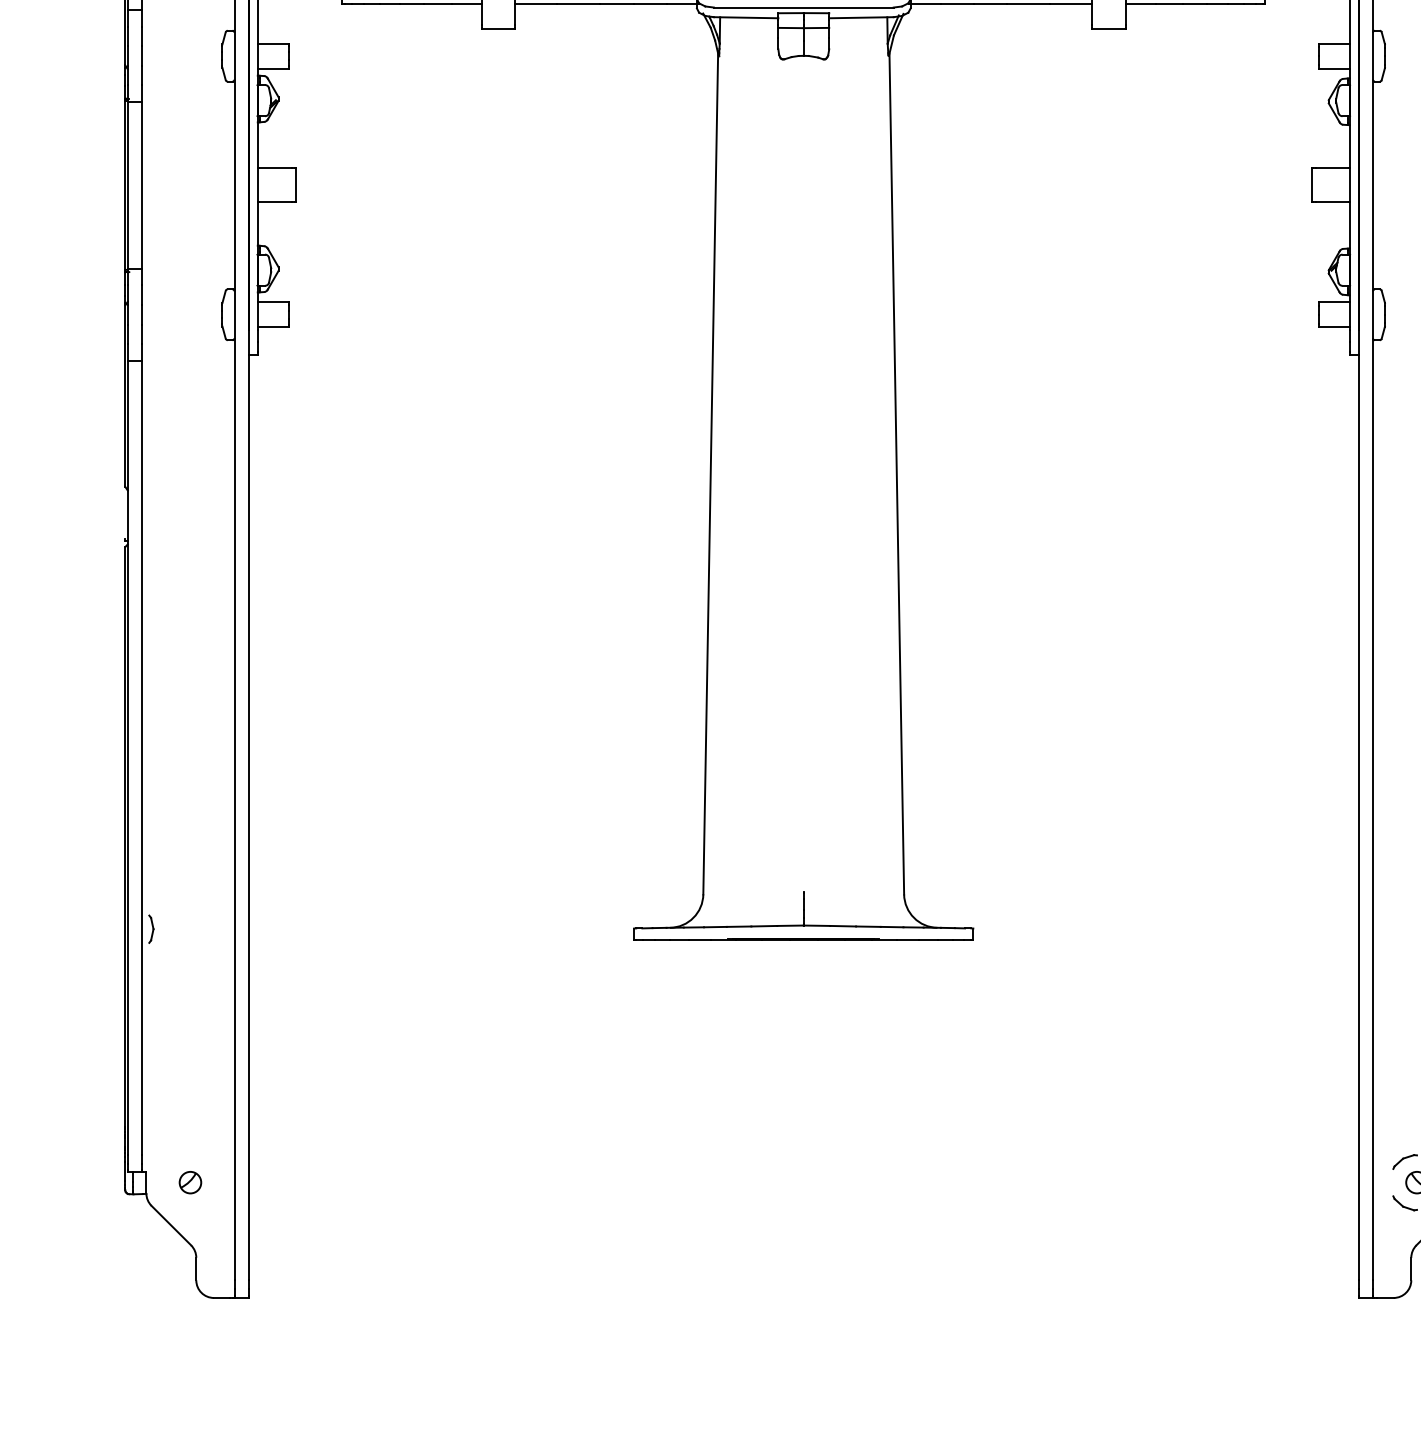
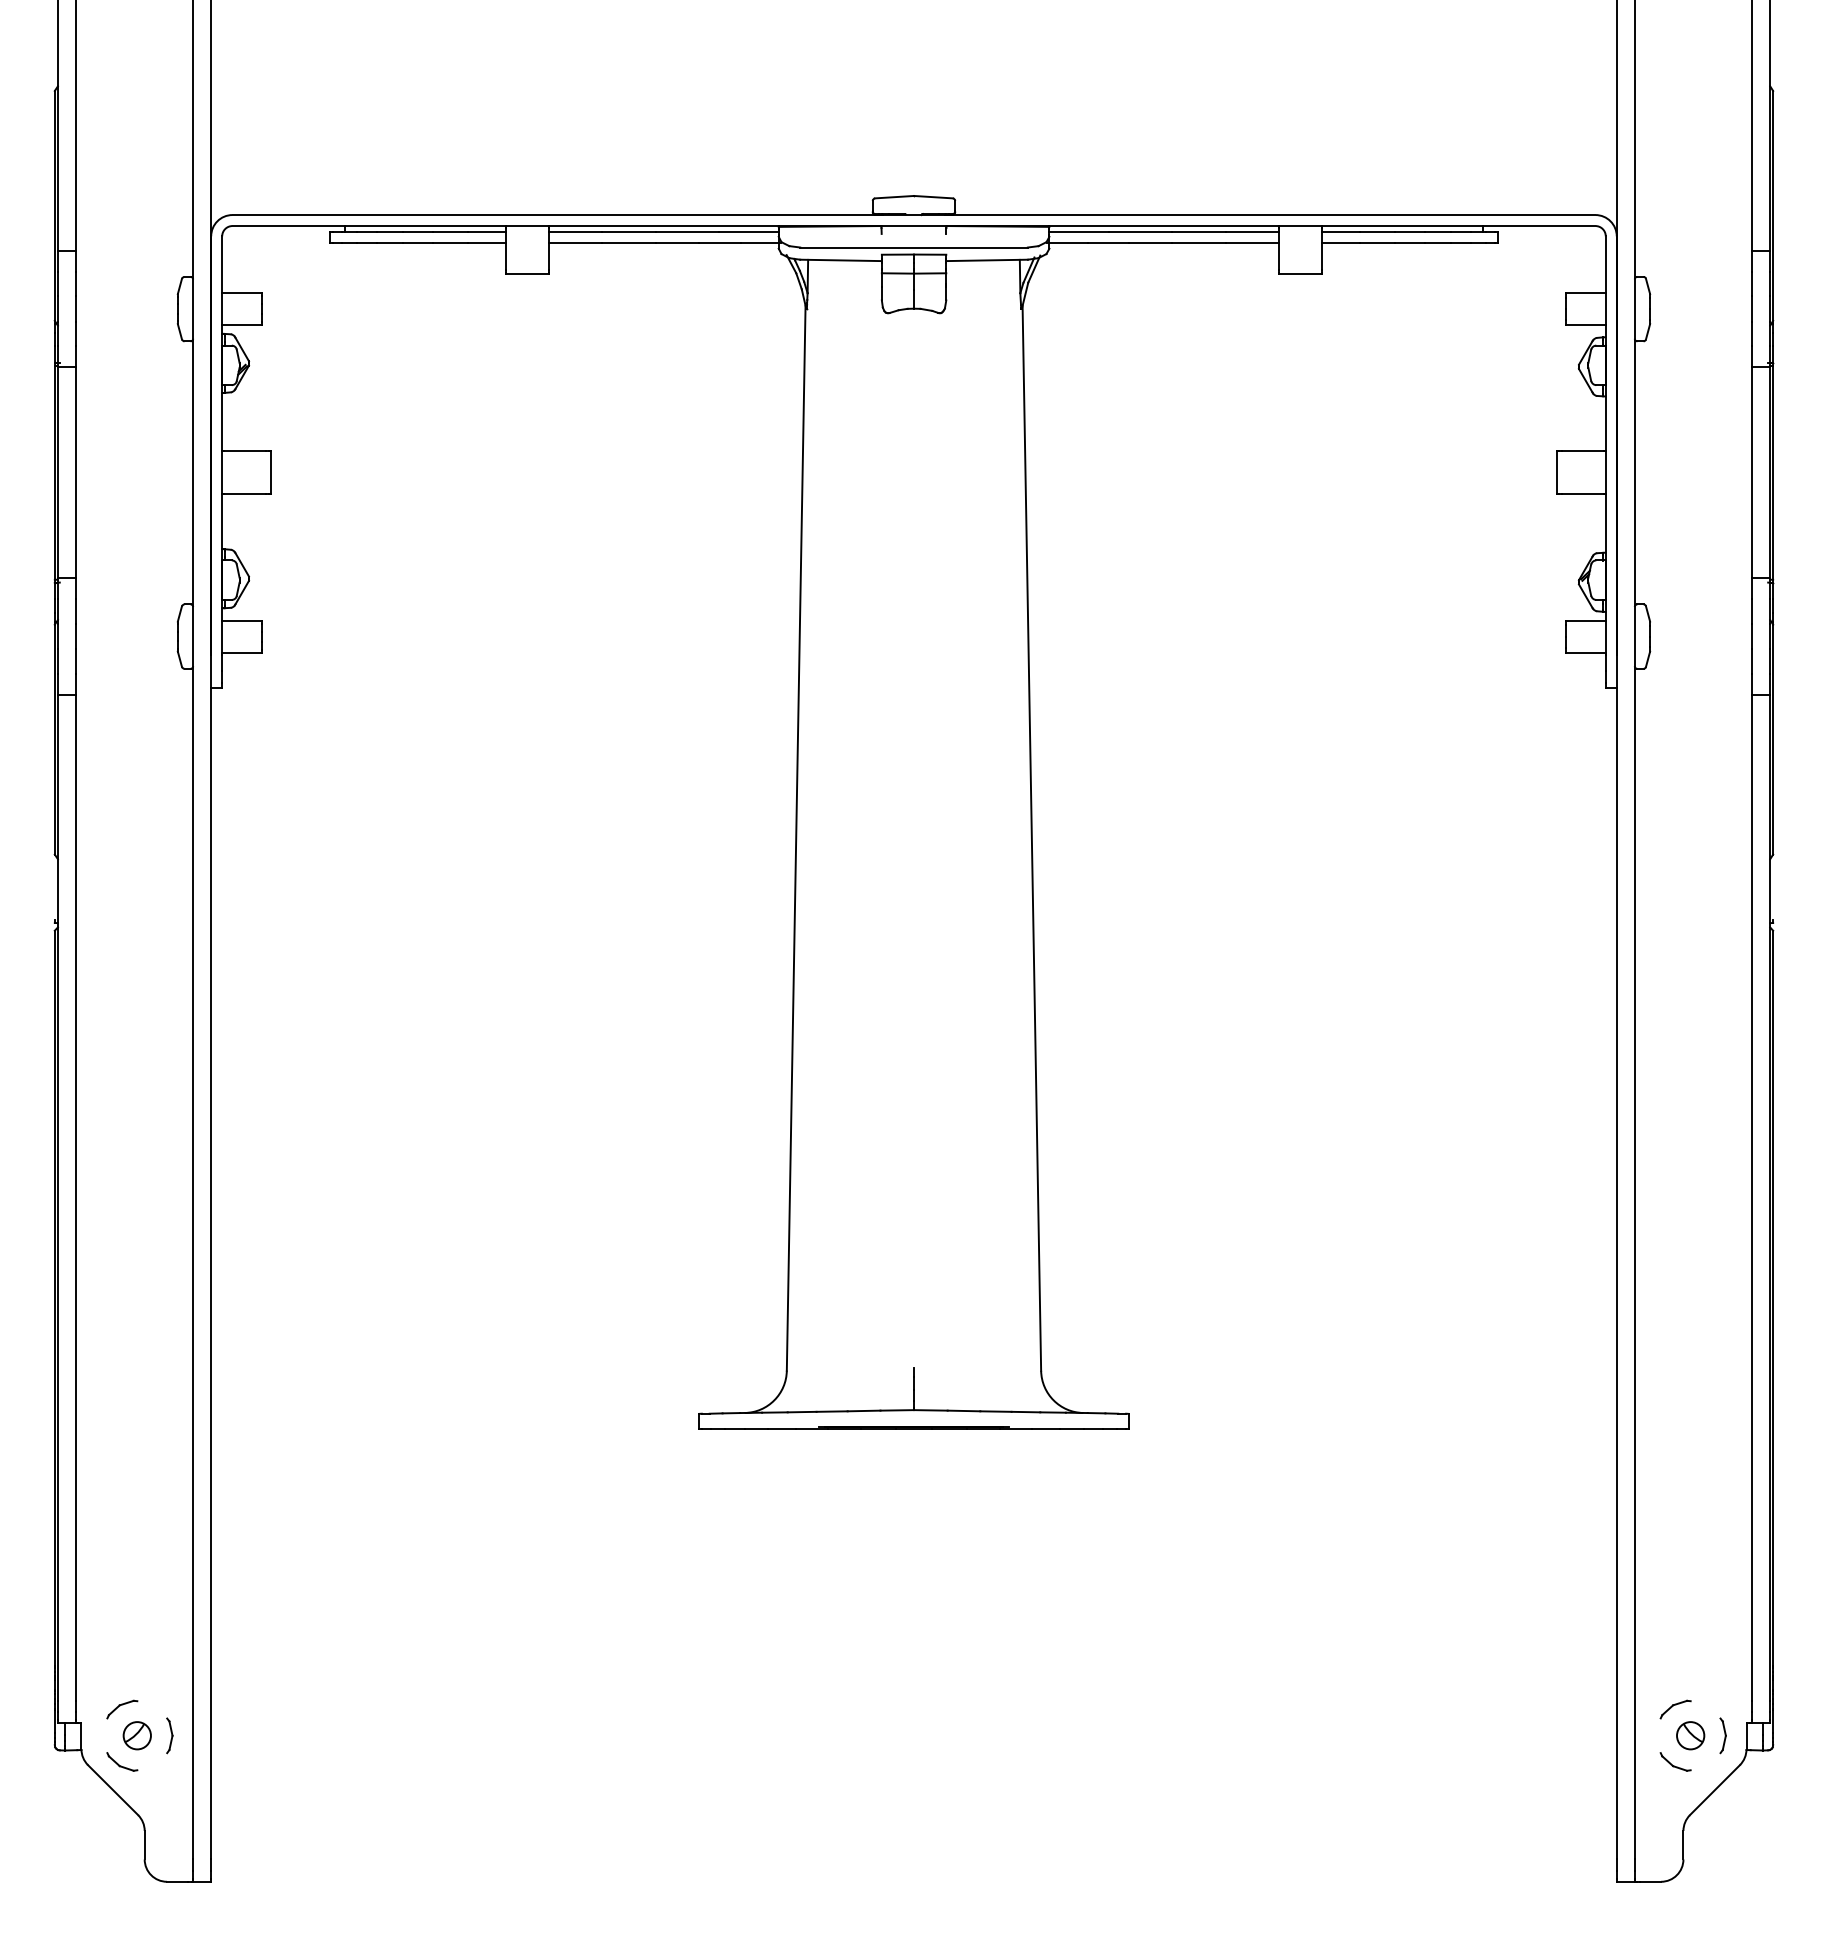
part: (151, 929) -> (169, 1735), moved
part: (178, 1161) -> (122, 1709), added
part: (178, 1202) -> (122, 1761), added

